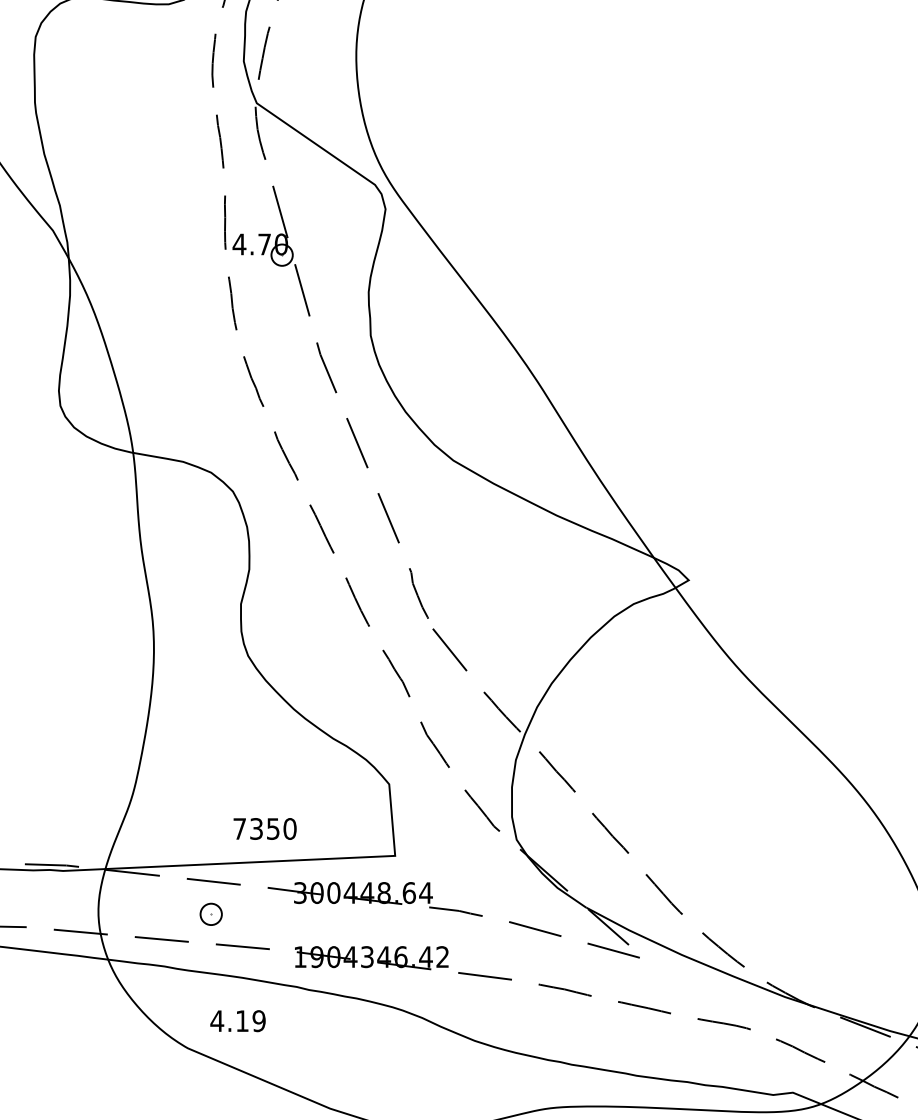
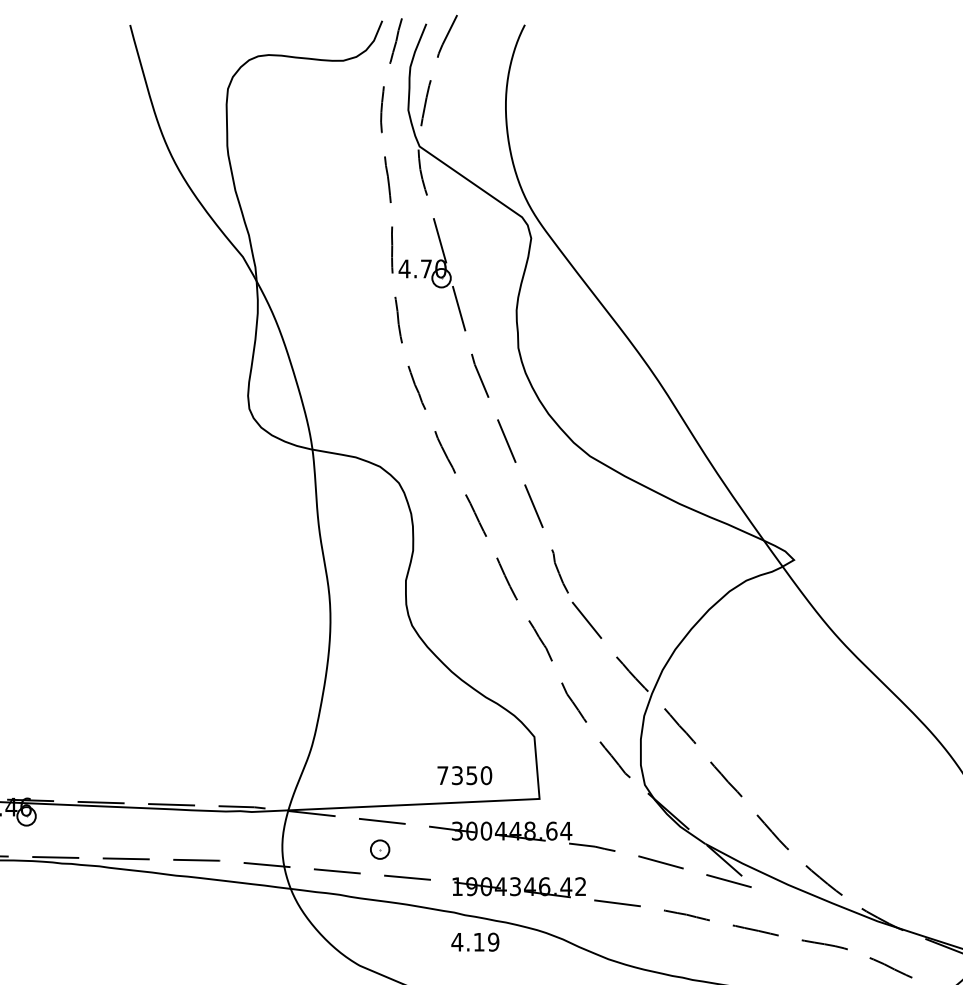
text: (264, 828) -> (464, 775), moved
text: (238, 1020) -> (475, 941), moved

